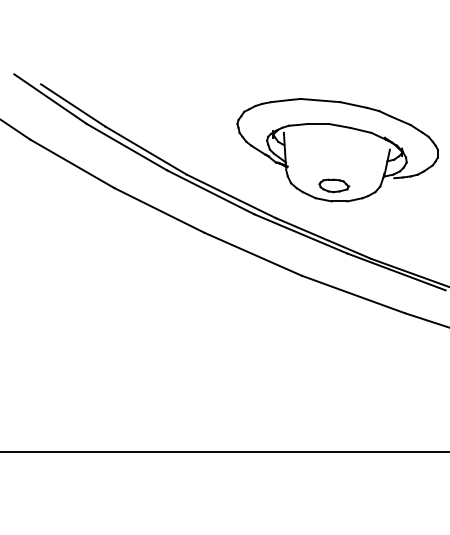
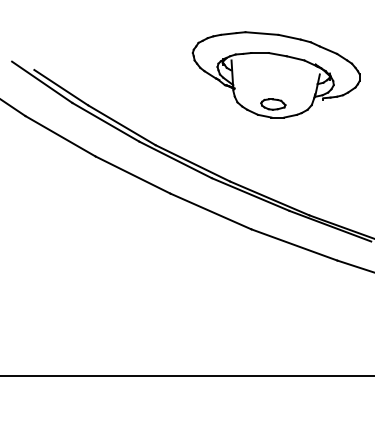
part: (337, 150) -> (276, 75), moved

